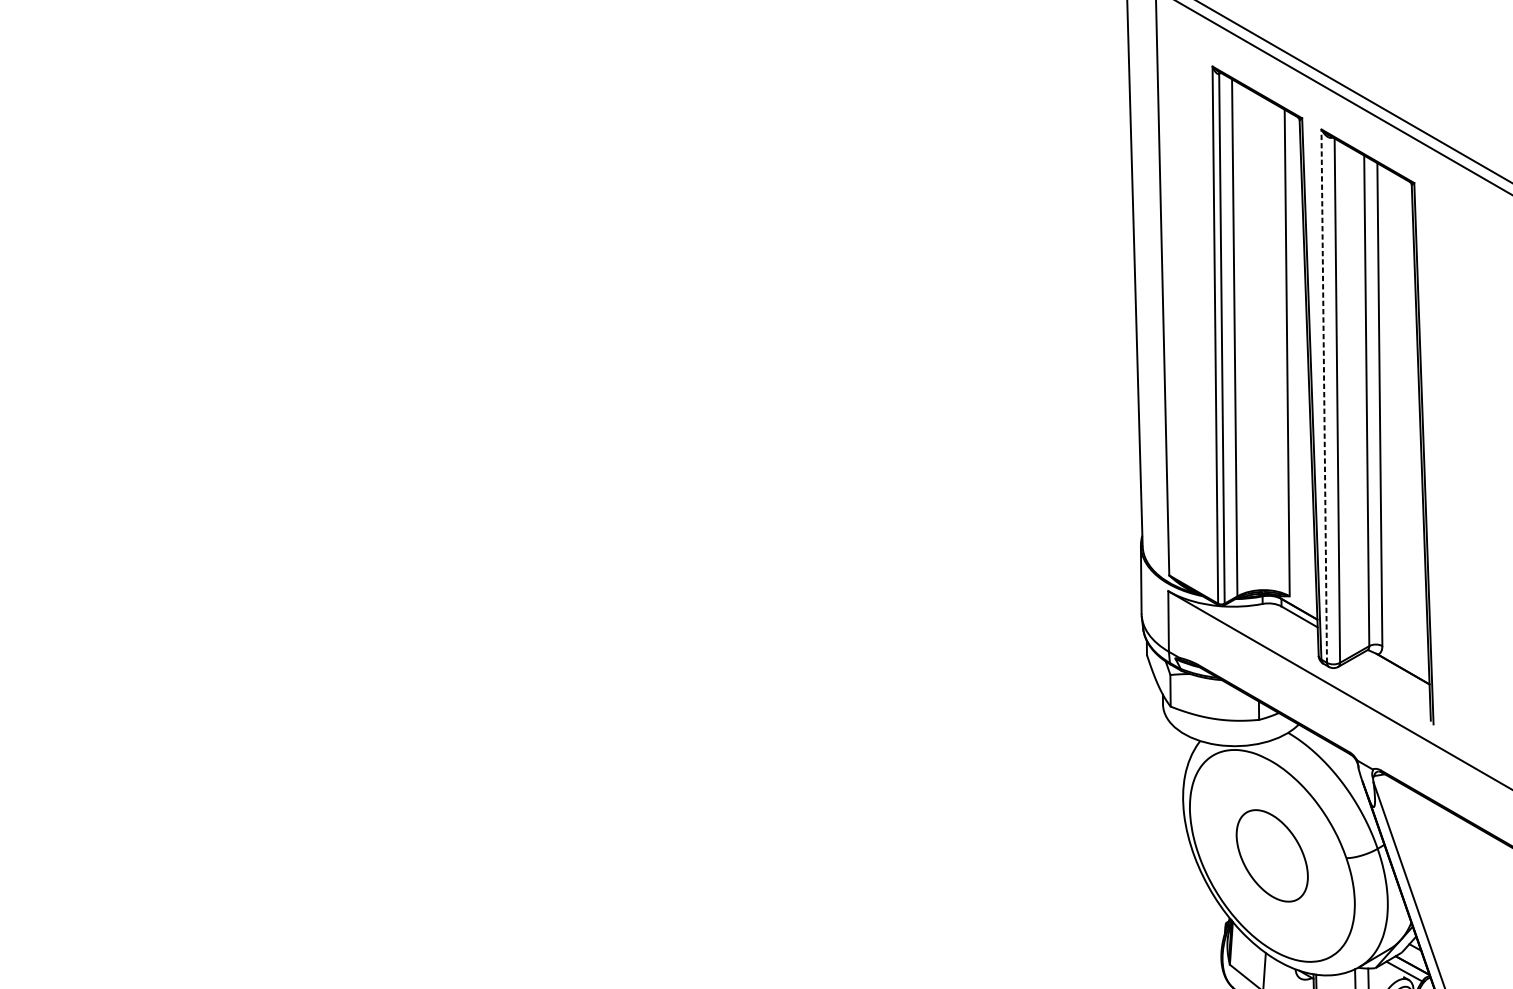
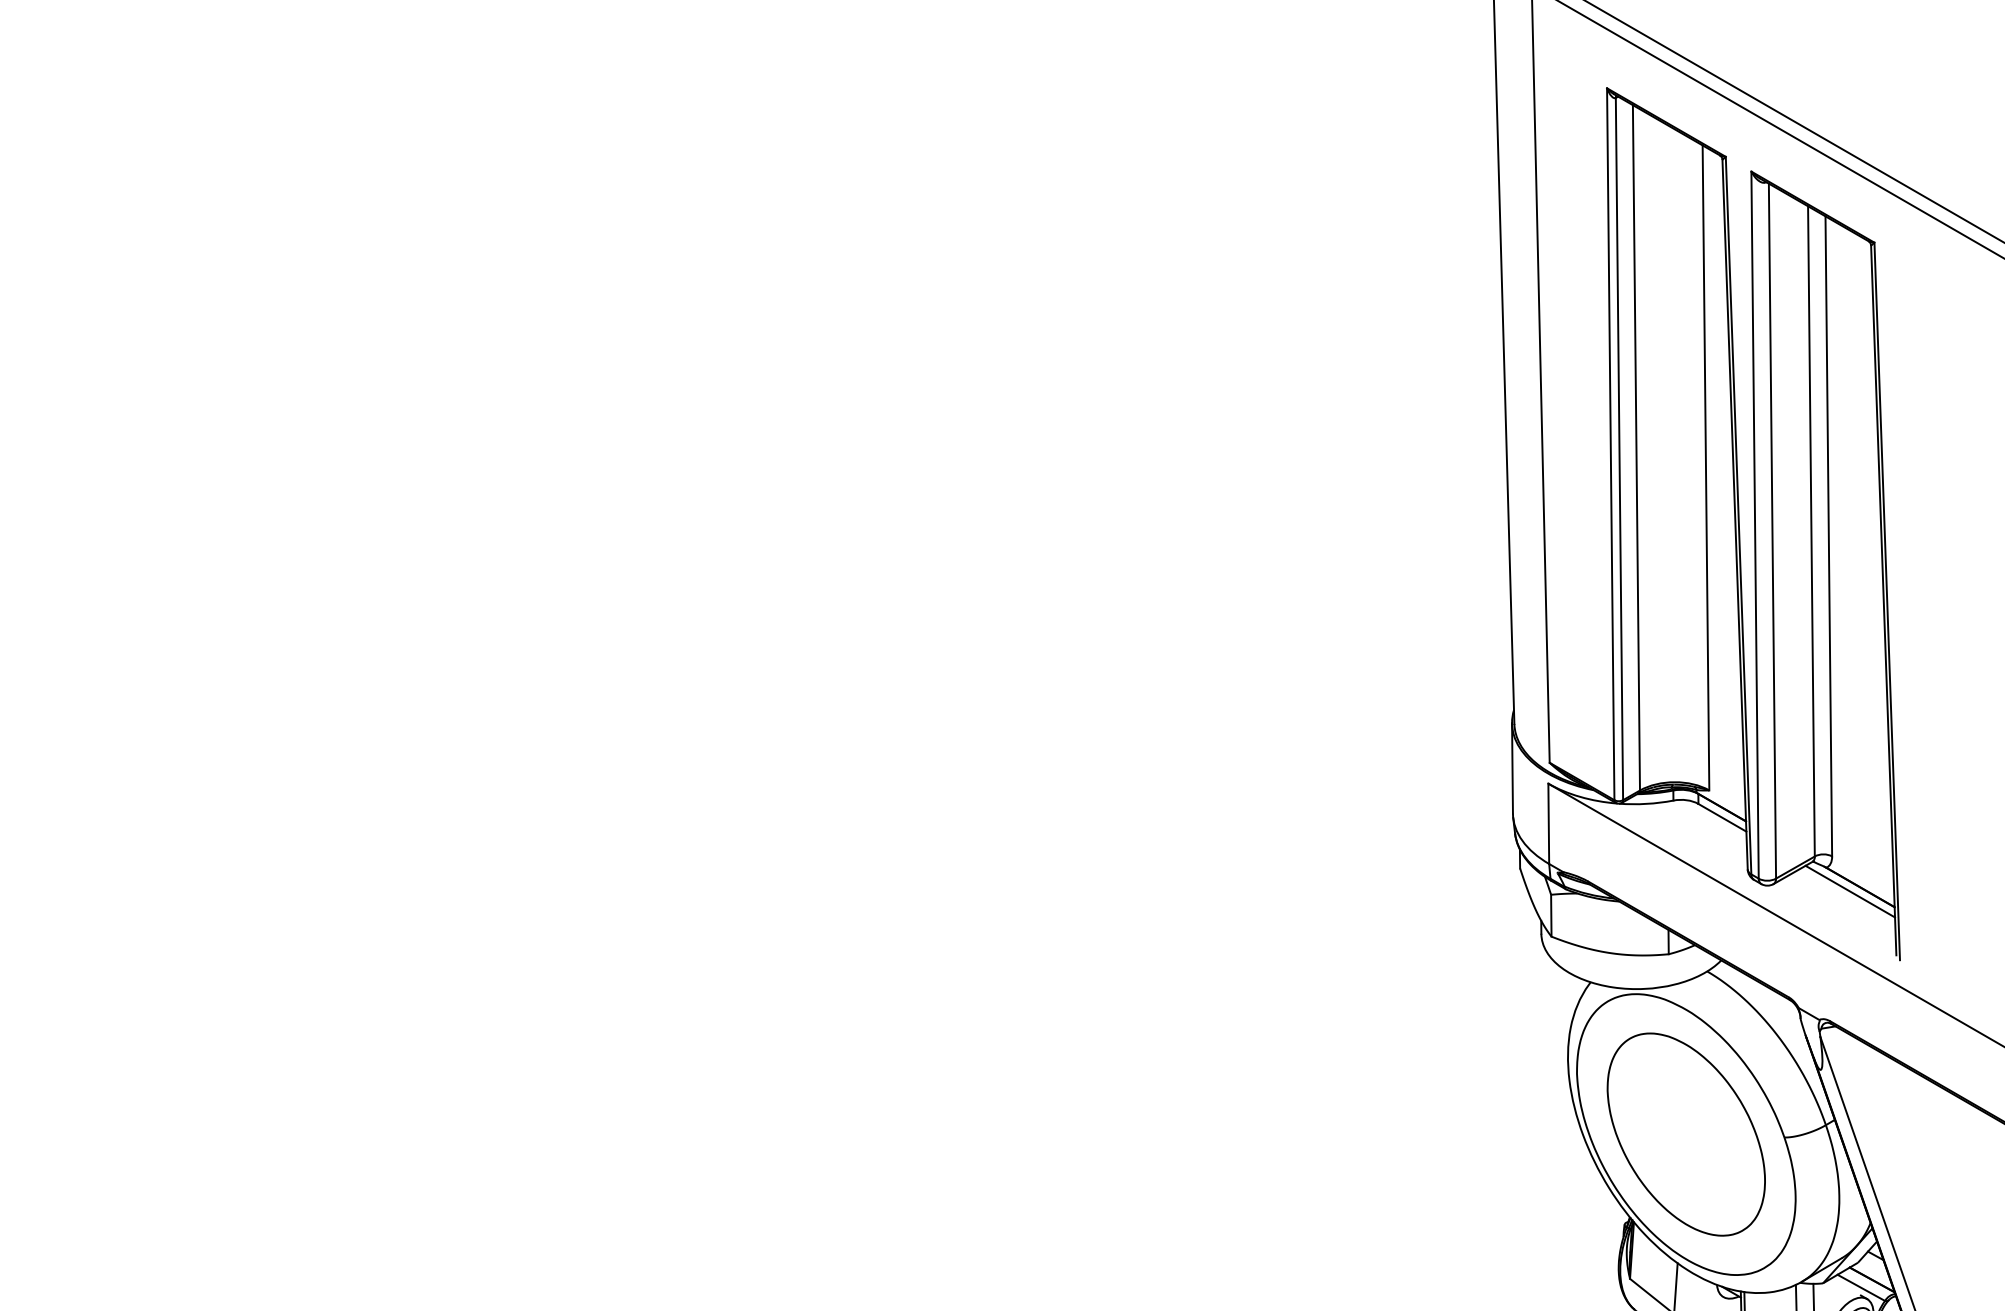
line: (1324, 396) -> (1755, 525), dashed -> solid
line: (1396, 672) -> (1850, 891), added
part: (1271, 855) -> (1685, 1134), size x1.67

